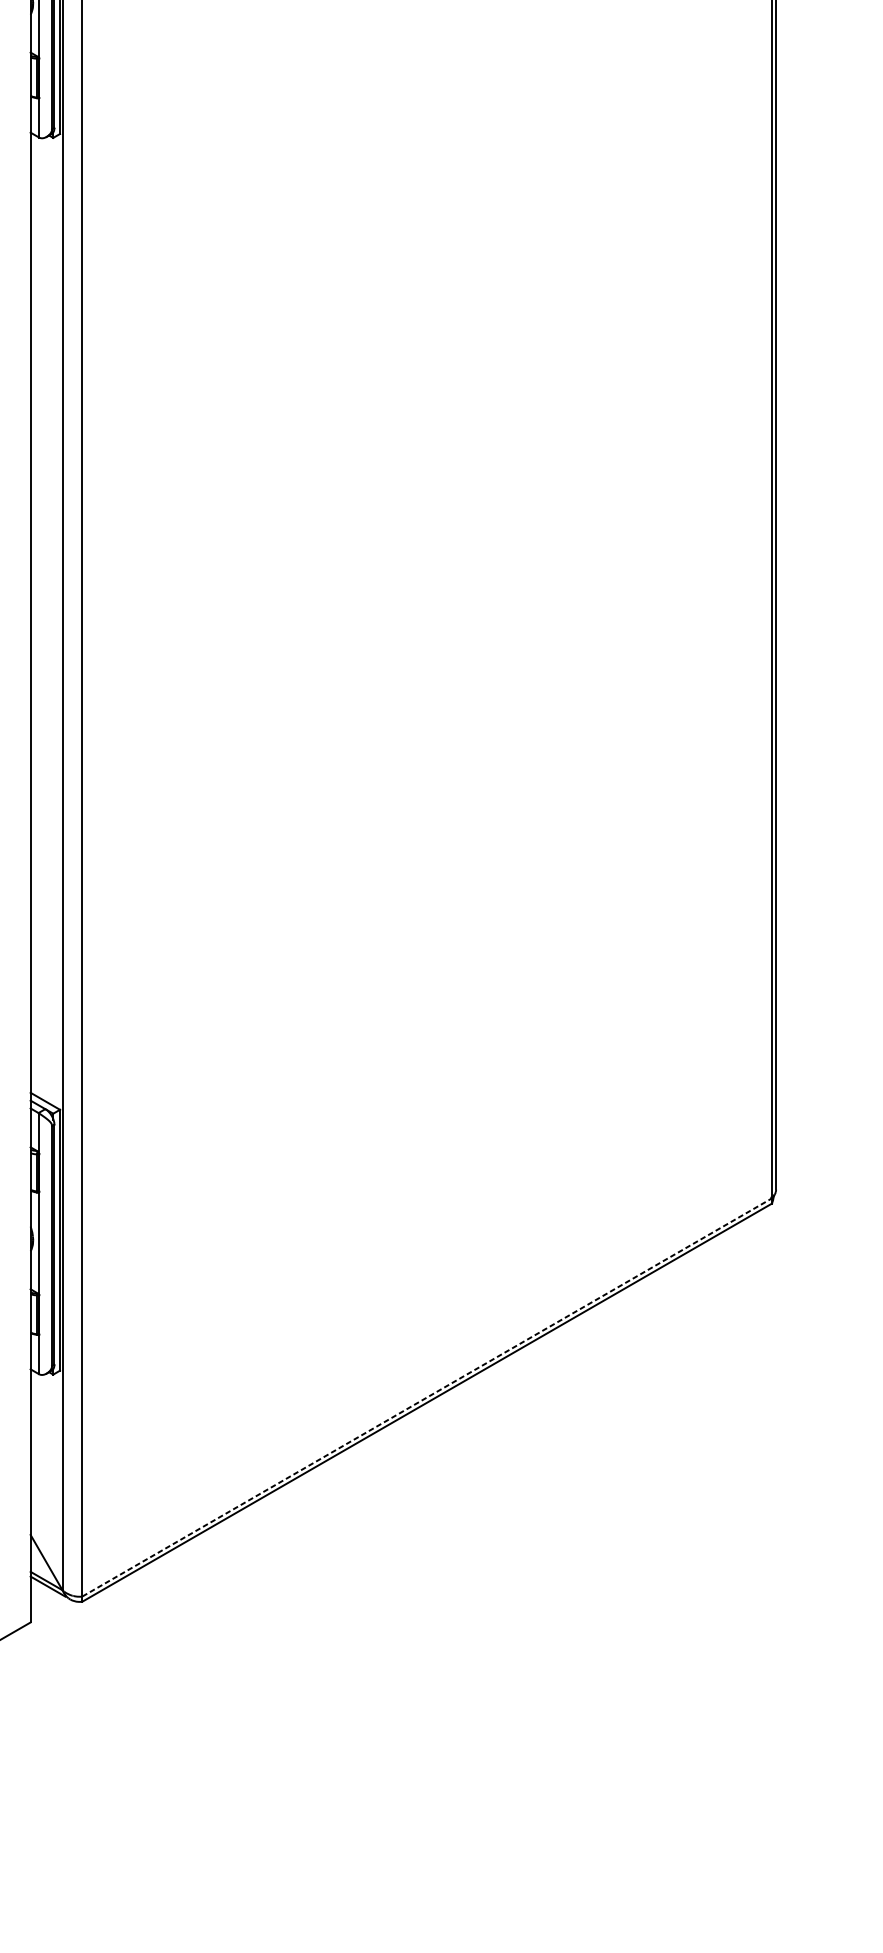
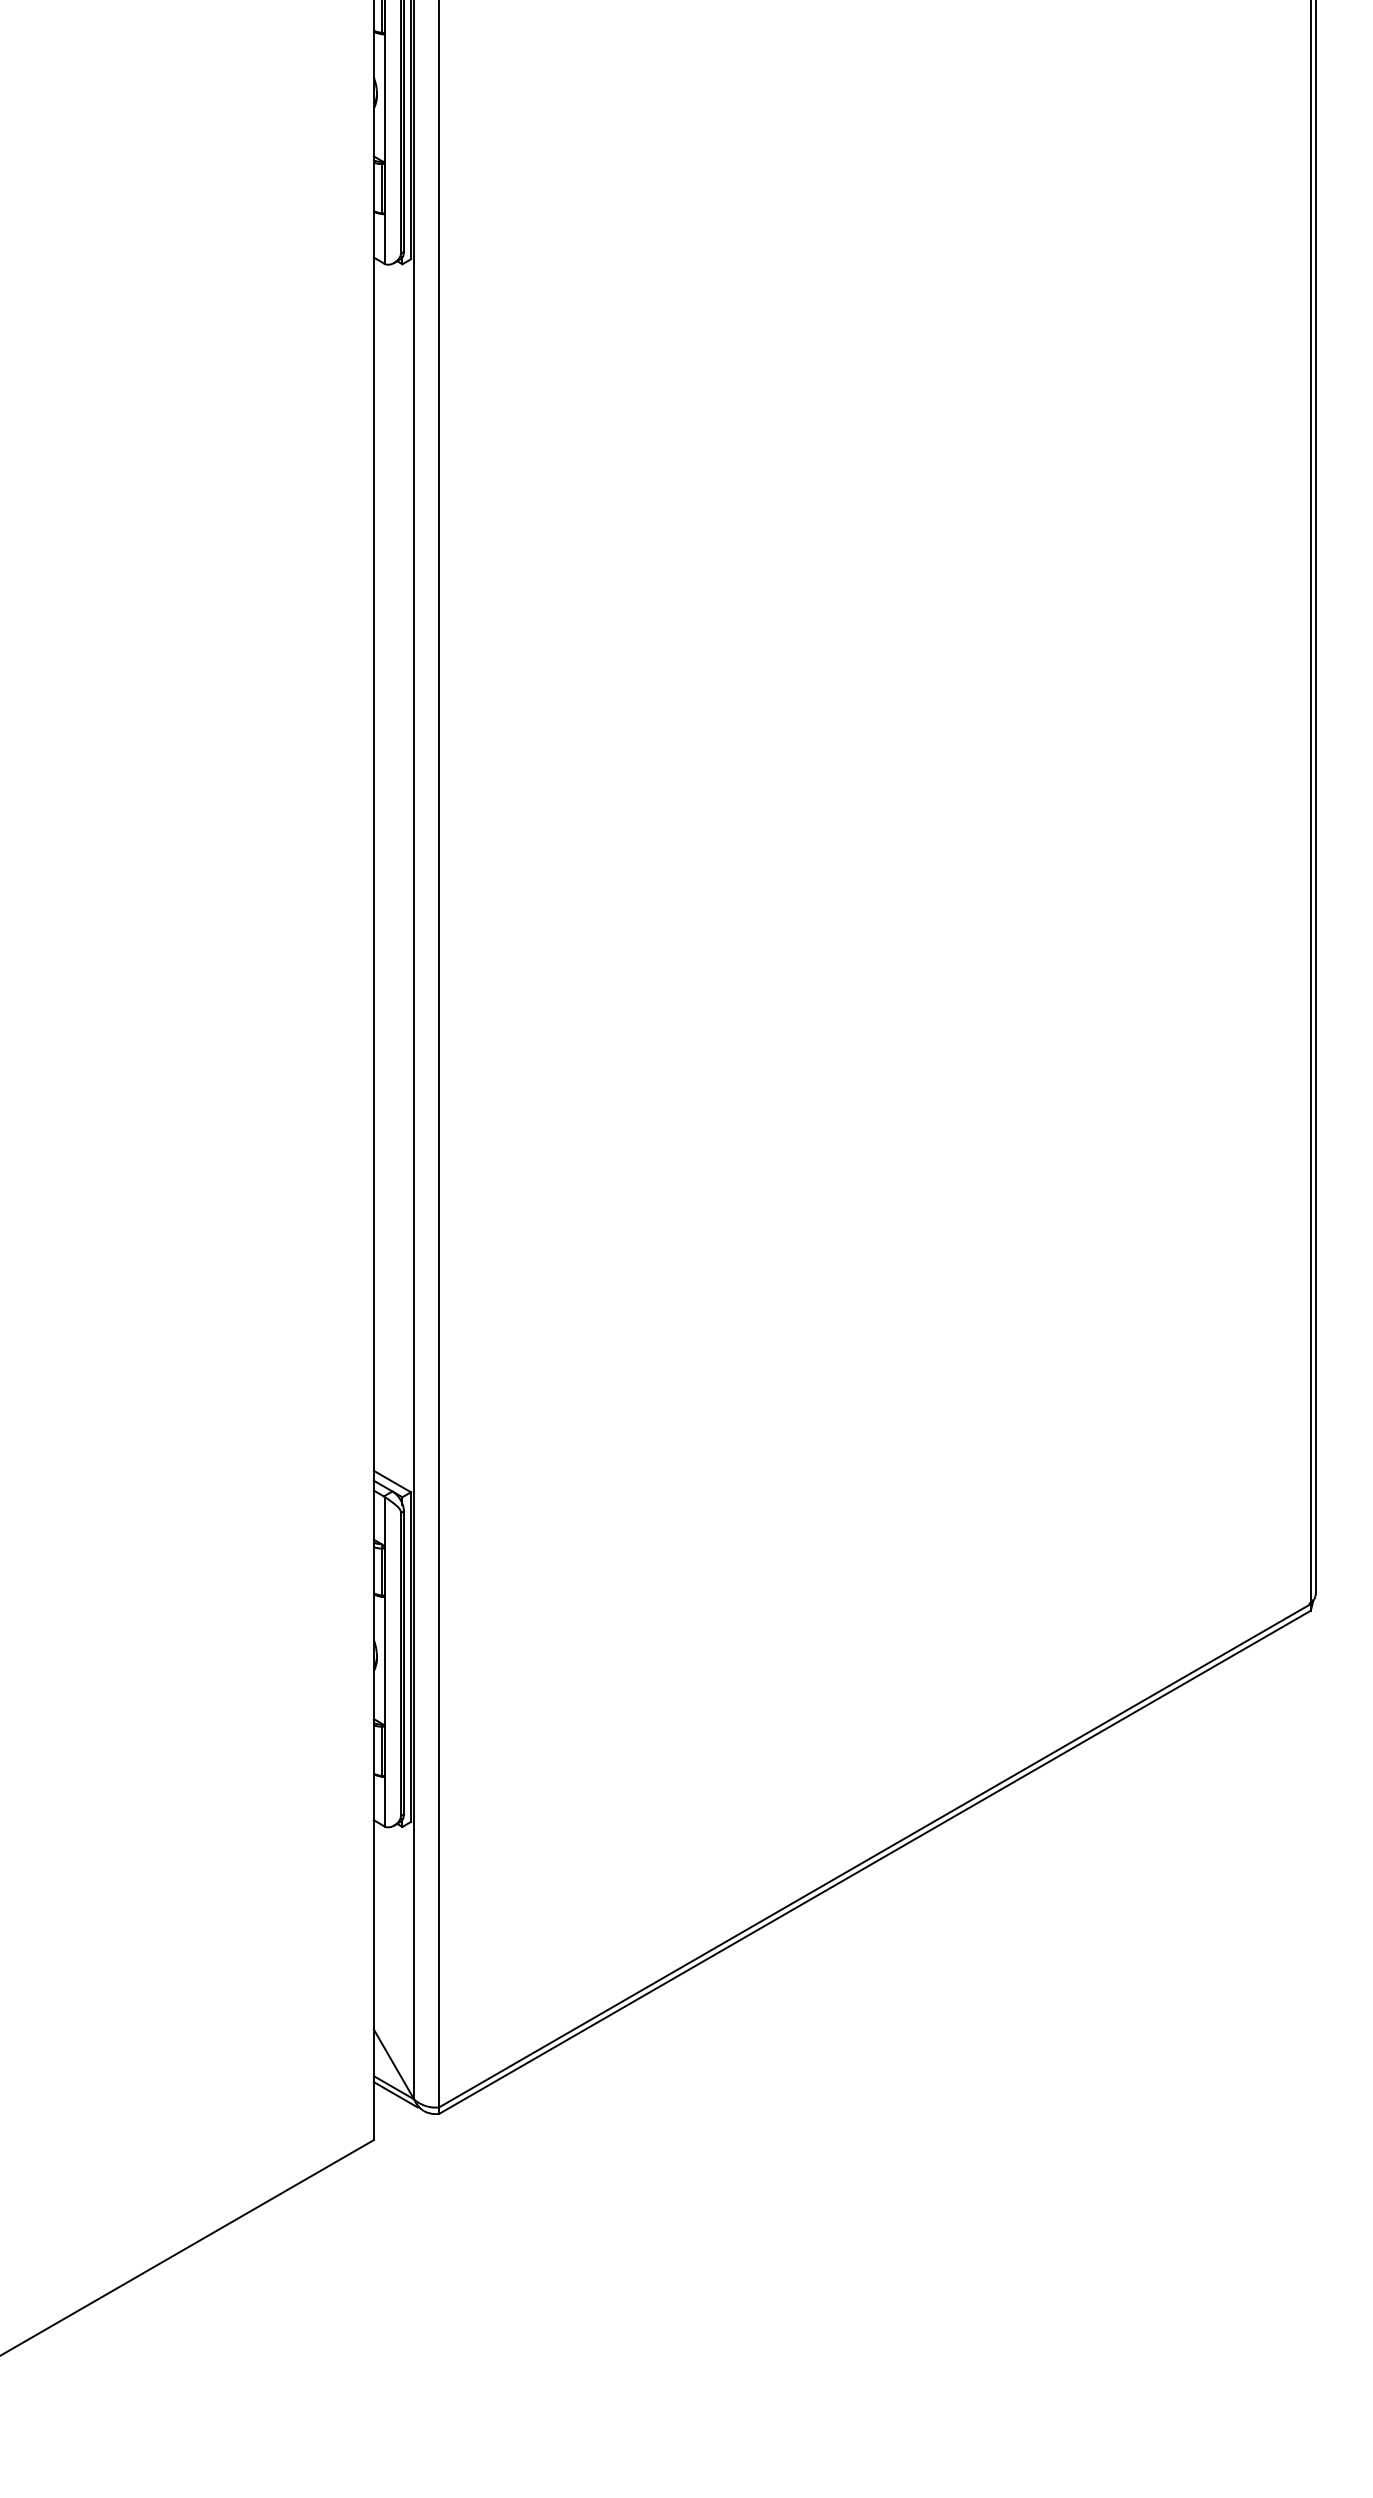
line: (427, 1397) -> (875, 1855), dashed -> solid

